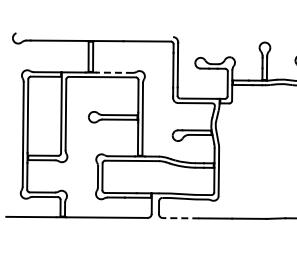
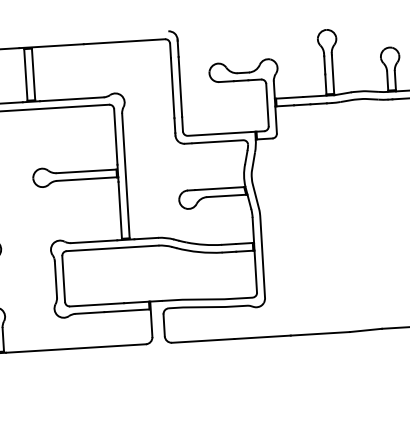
line: (114, 72) -> (72, 98), dashed -> solid
line: (180, 218) -> (202, 341), dashed -> solid

